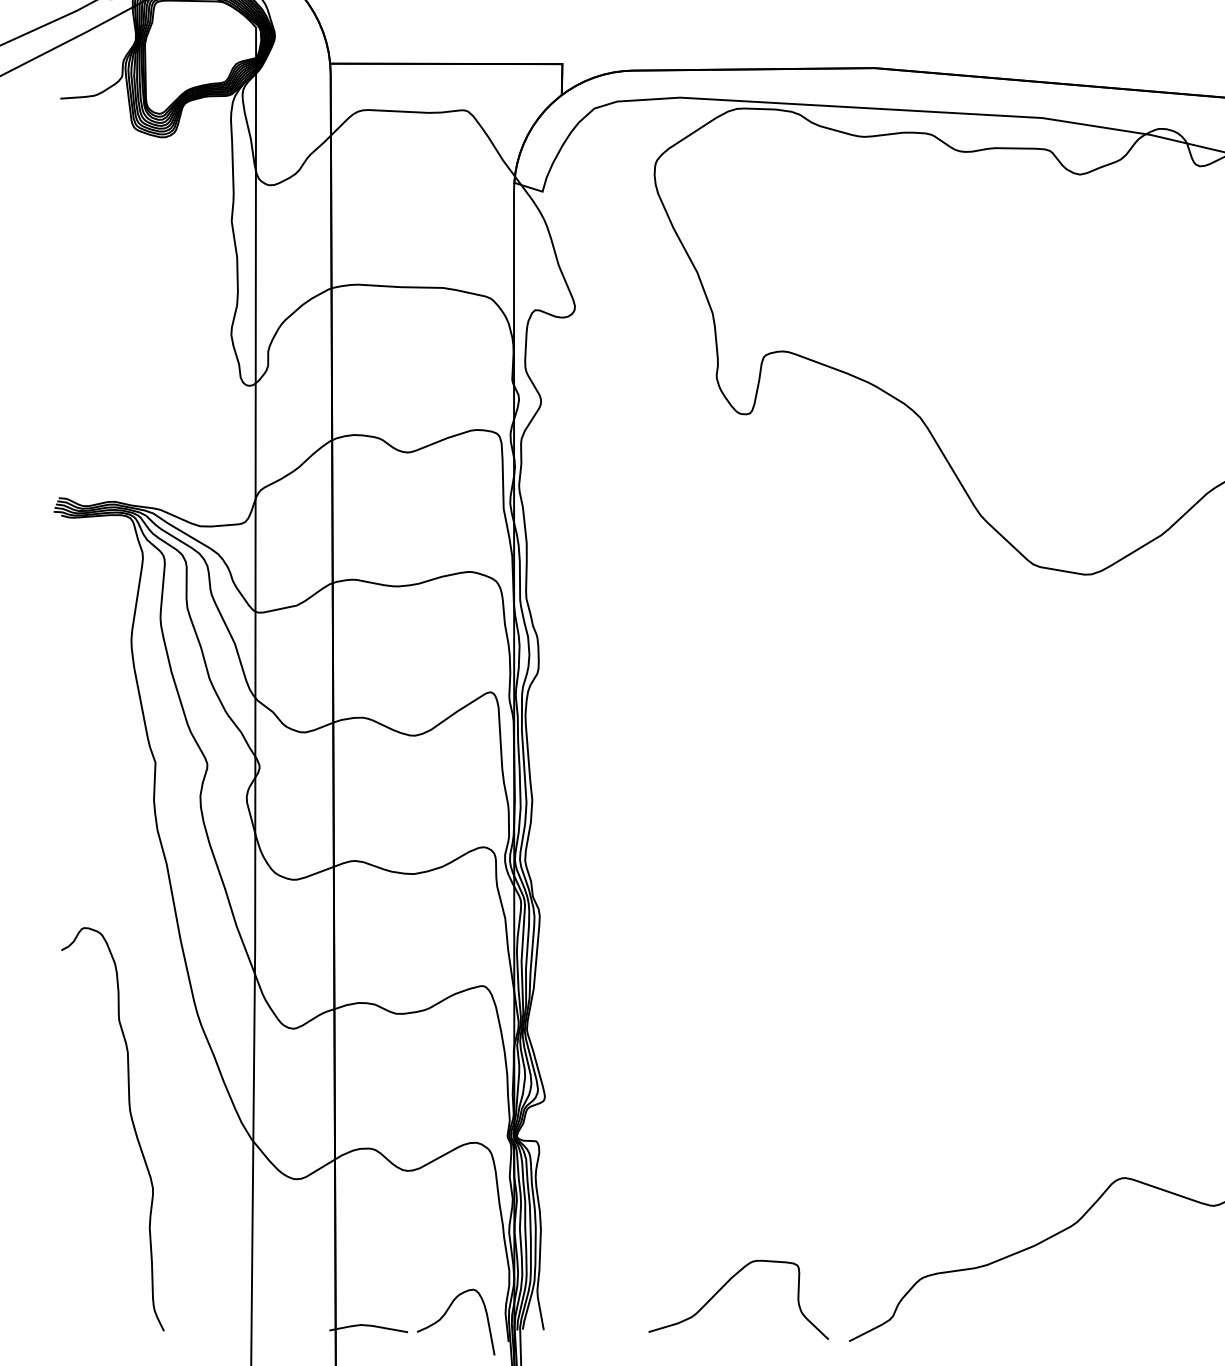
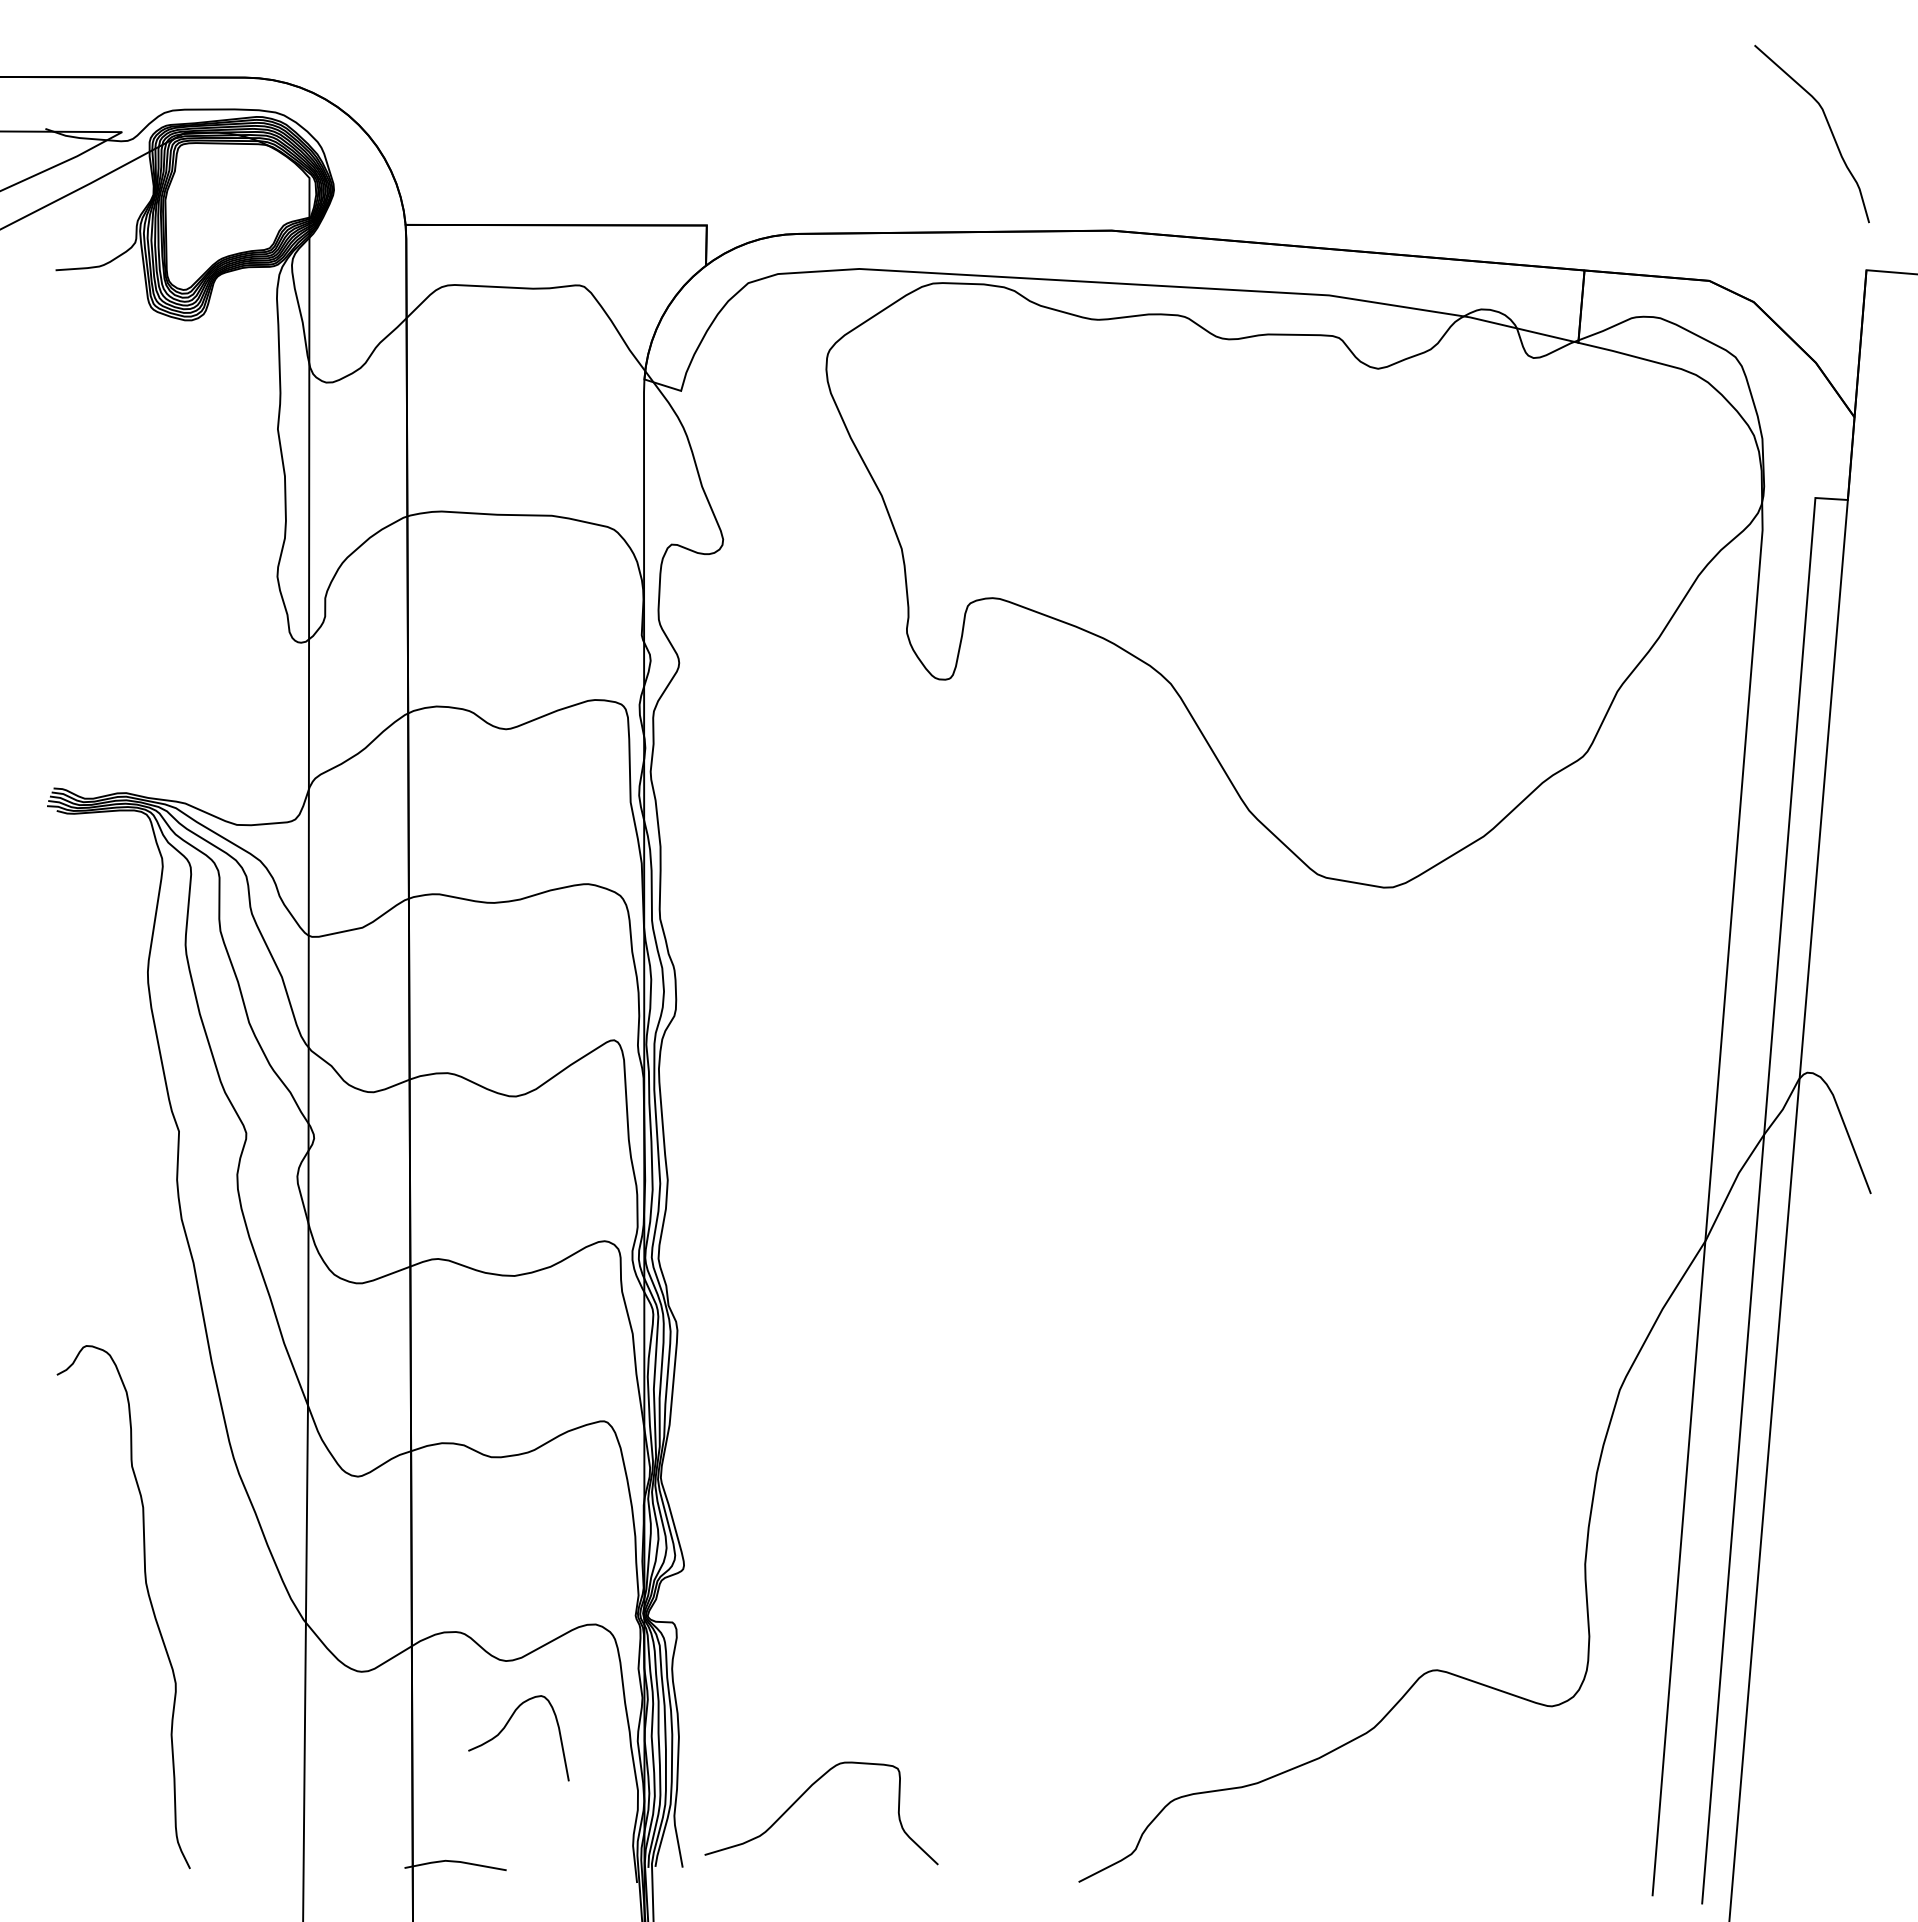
curve: (724, 1286) -> (803, 1795), moved
curve: (444, 1315) -> (504, 1729), moved

